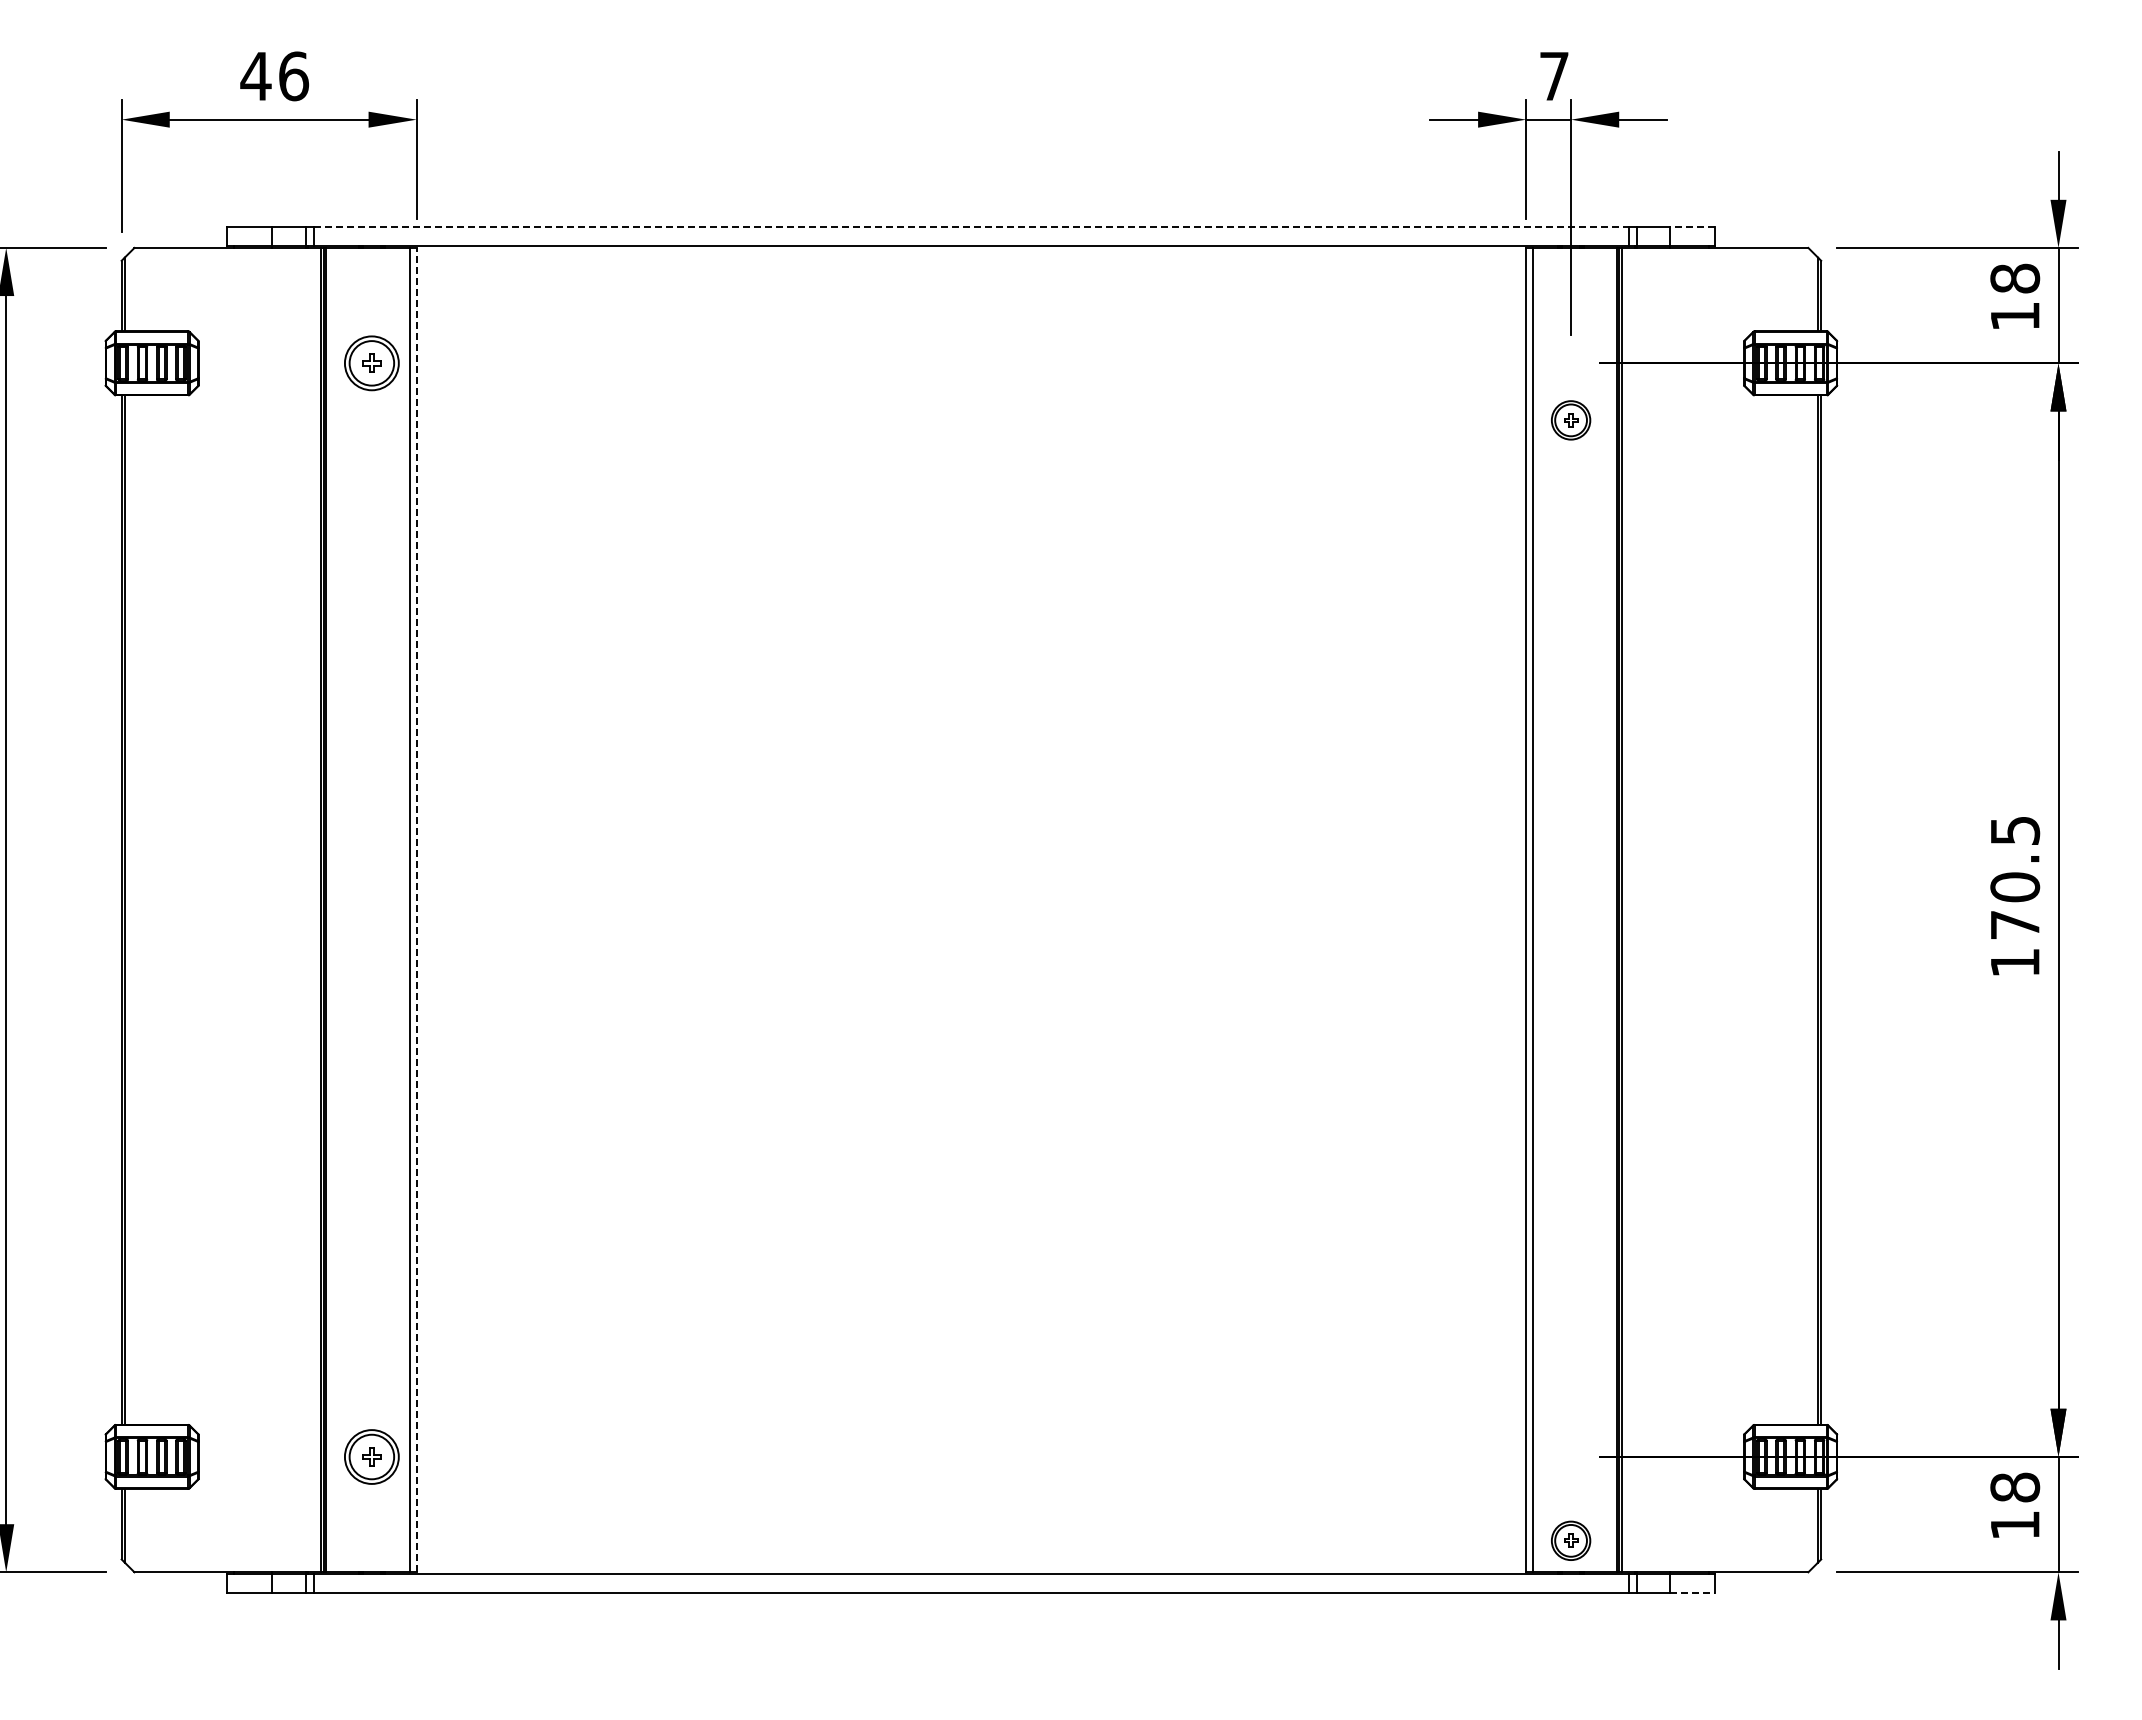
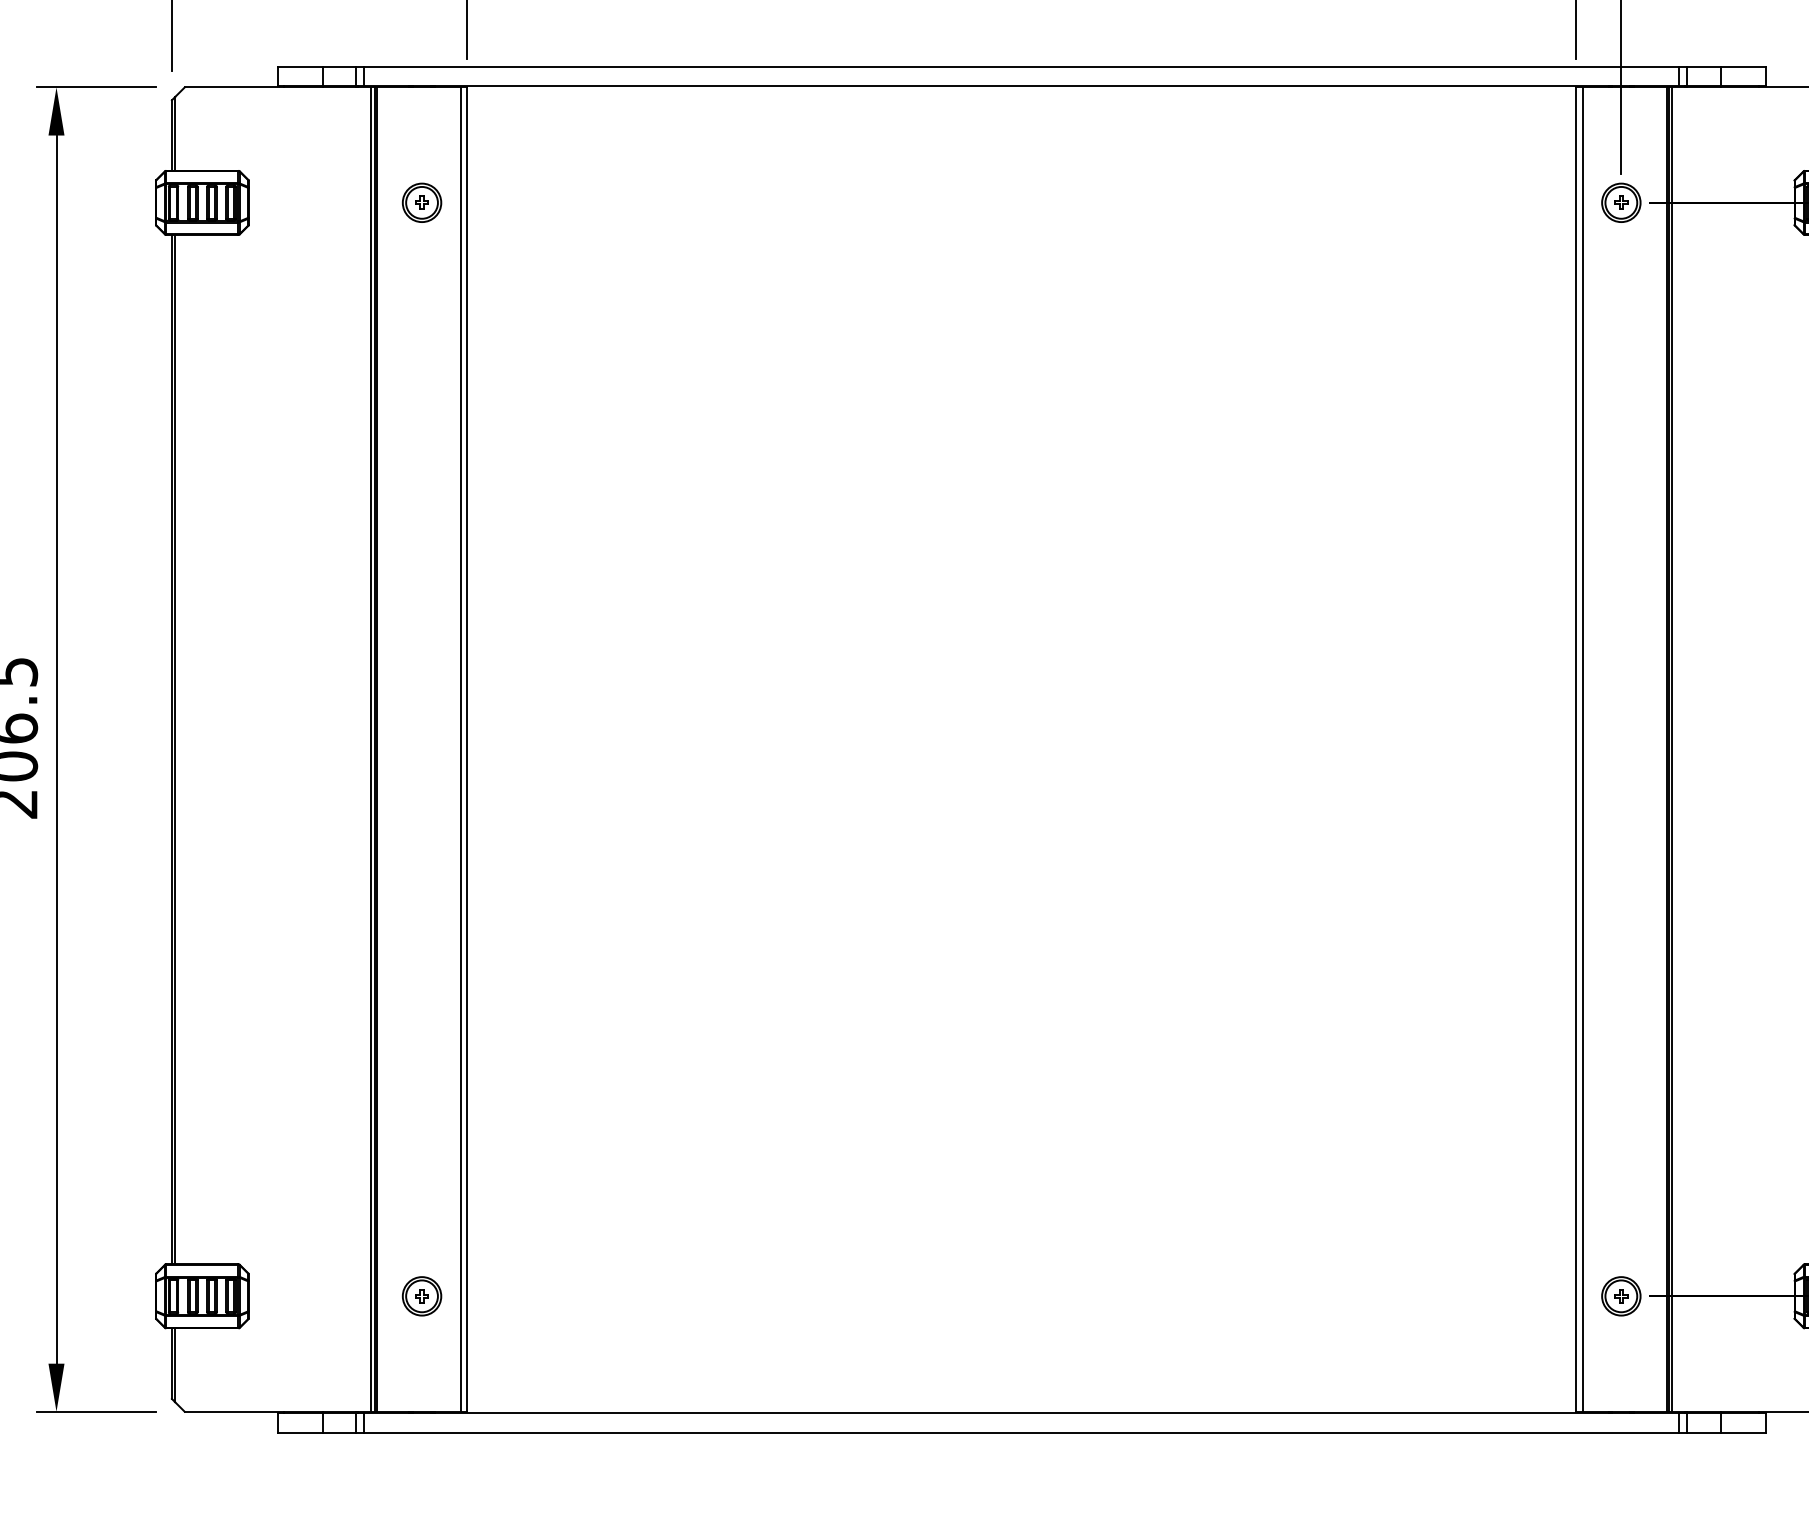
line: (971, 227) -> (1021, 66), dashed -> solid
line: (1692, 227) -> (1742, 66), dashed -> solid
part: (371, 363) -> (421, 202), size x0.71
part: (1571, 420) -> (1621, 202), moved
line: (416, 909) -> (466, 748), dashed -> solid
part: (371, 1456) -> (421, 1295), size x0.71
part: (1571, 1540) -> (1621, 1295), moved
line: (1693, 1593) -> (1743, 1432), dashed -> solid

